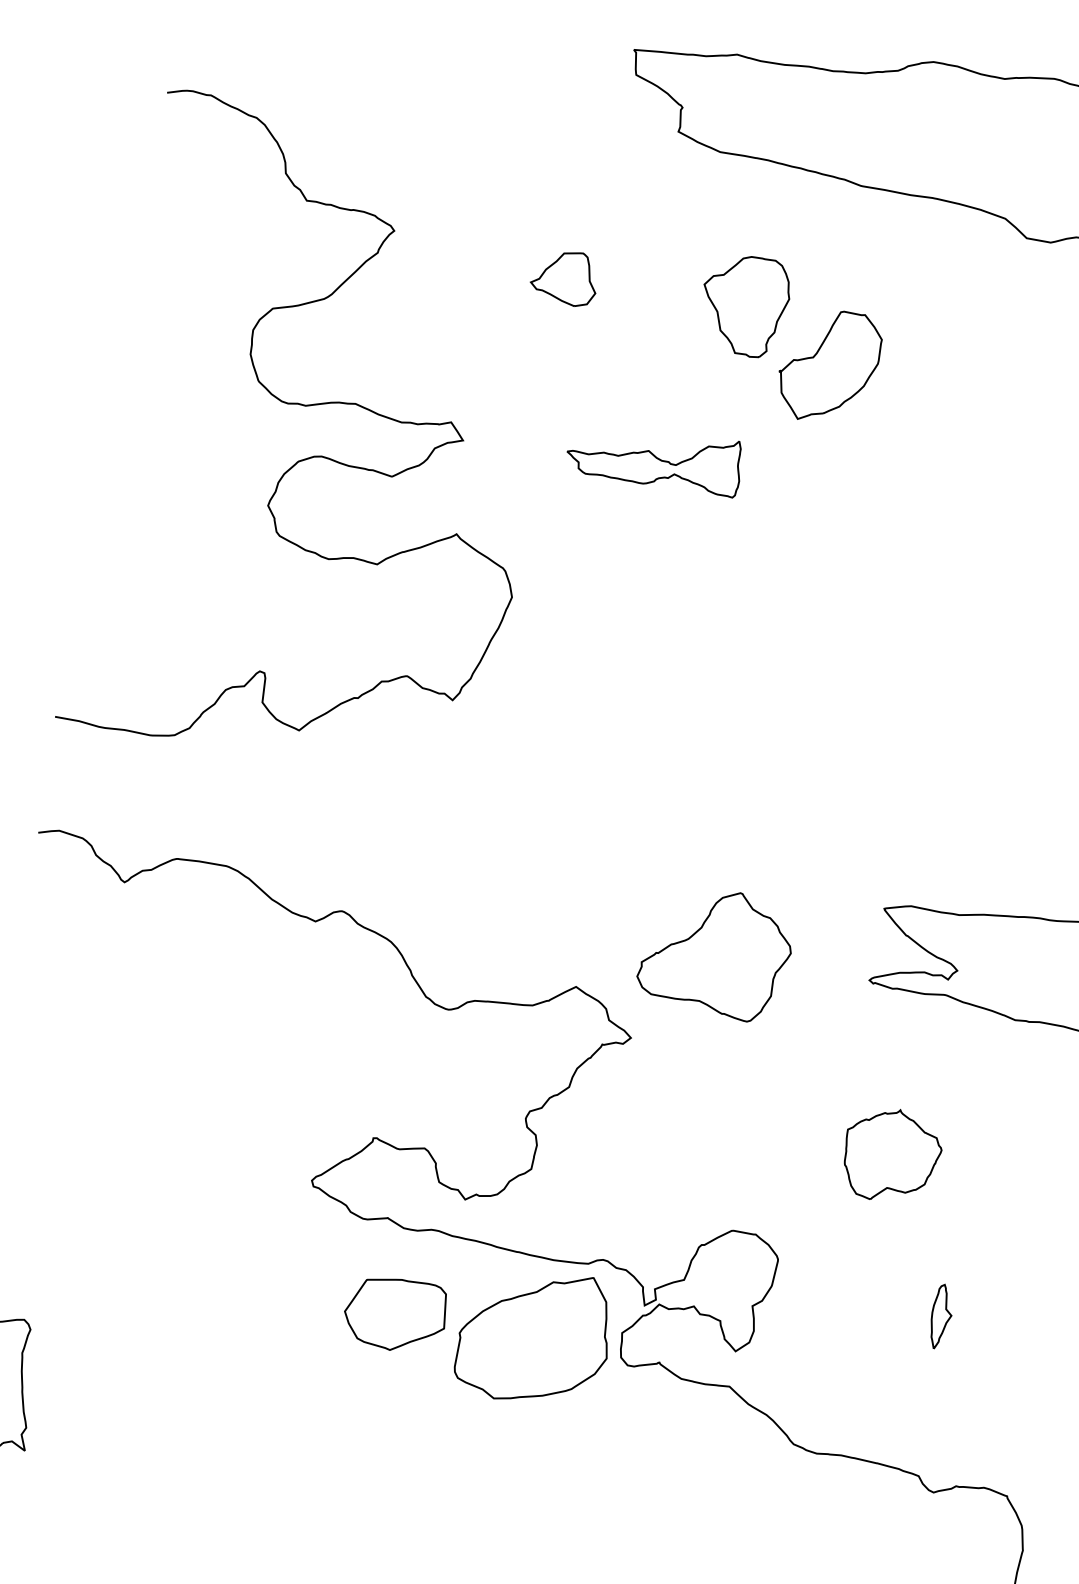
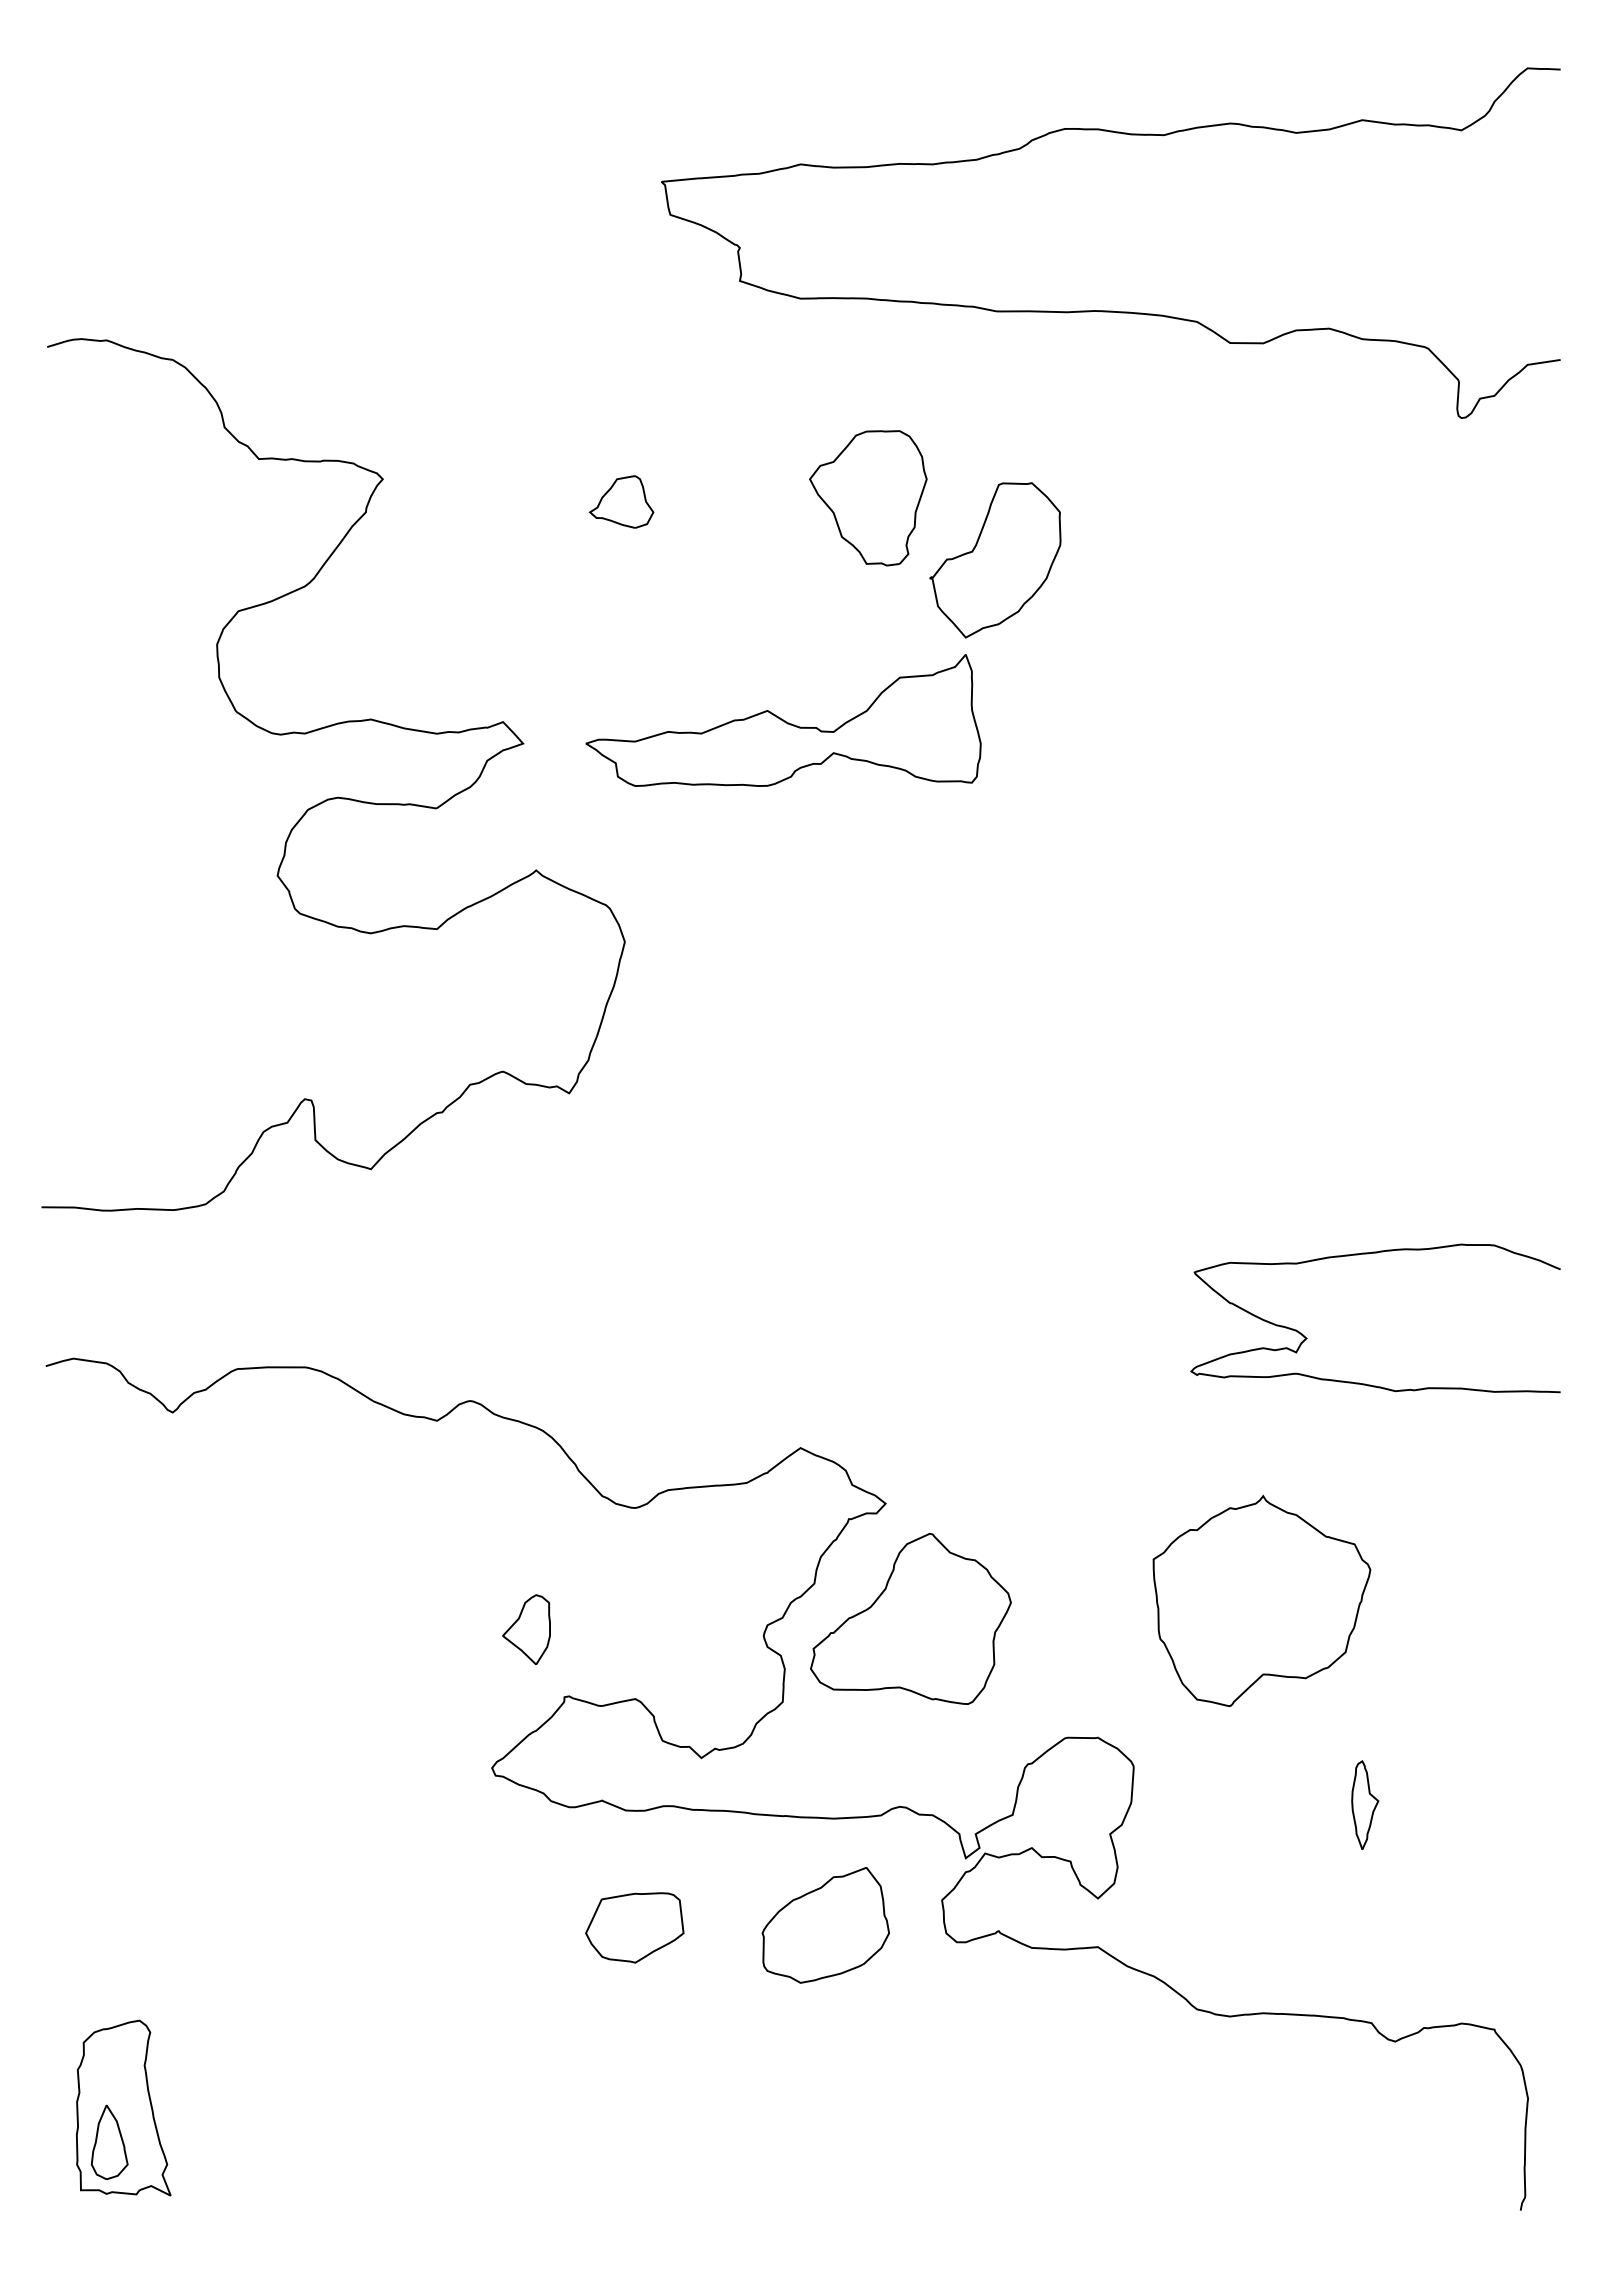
part: (564, 276) -> (621, 501), size x0.71
part: (654, 456) -> (783, 720), size x1.67
part: (715, 952) -> (910, 1618), moved
part: (354, 1084) -> (526, 1629), added
part: (891, 1155) -> (1261, 1600), size x1.67
part: (395, 1314) -> (634, 1927), size x0.71
part: (534, 1336) -> (825, 1925), size x0.62

